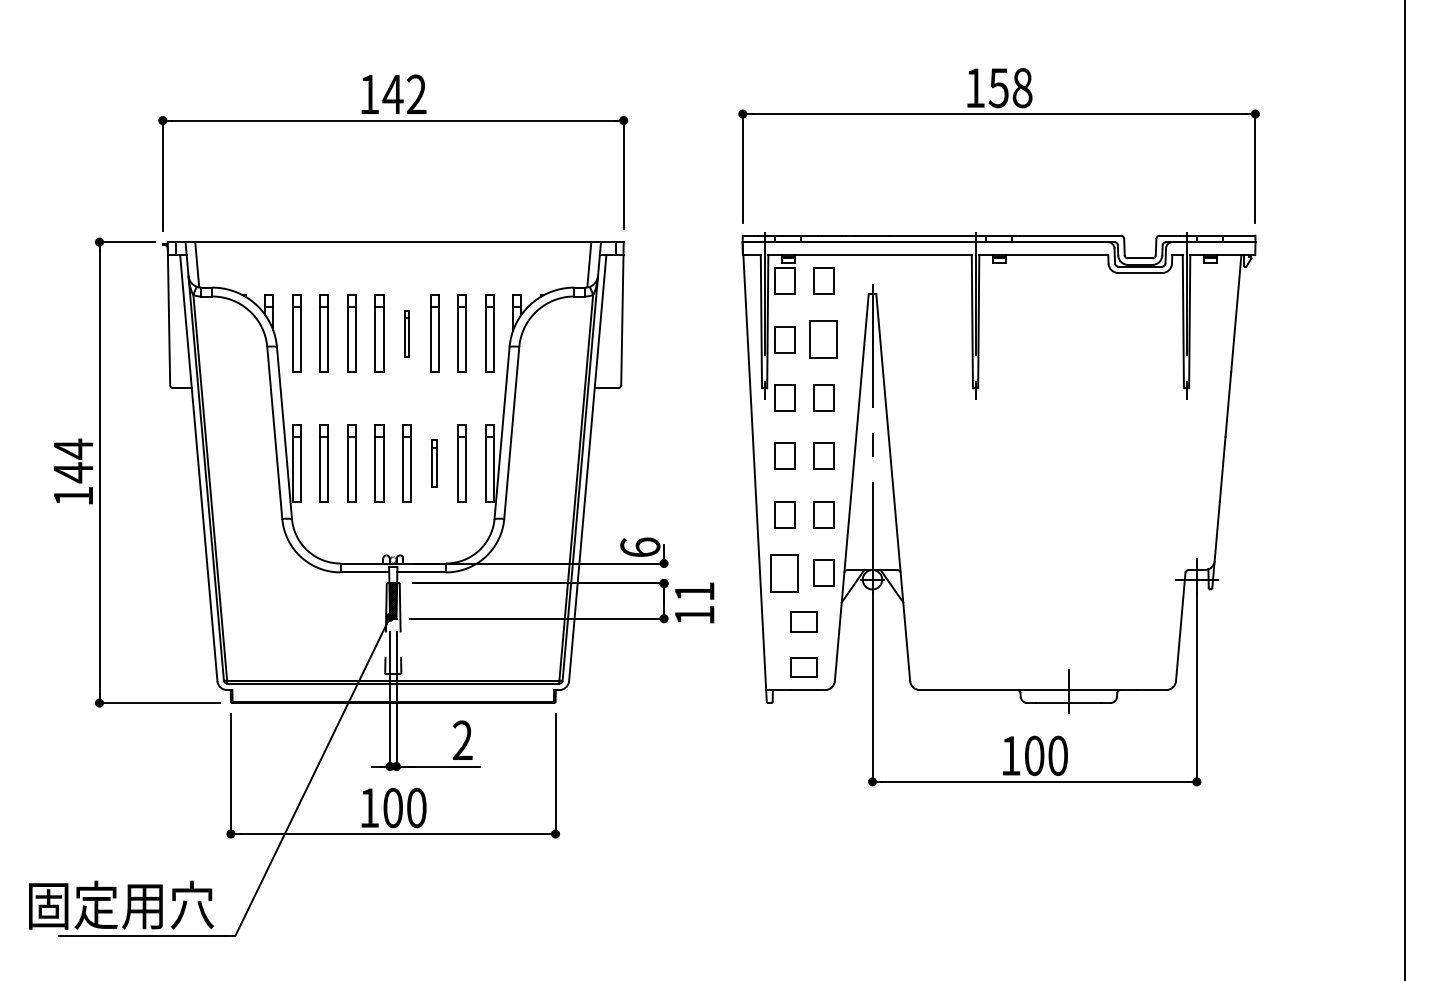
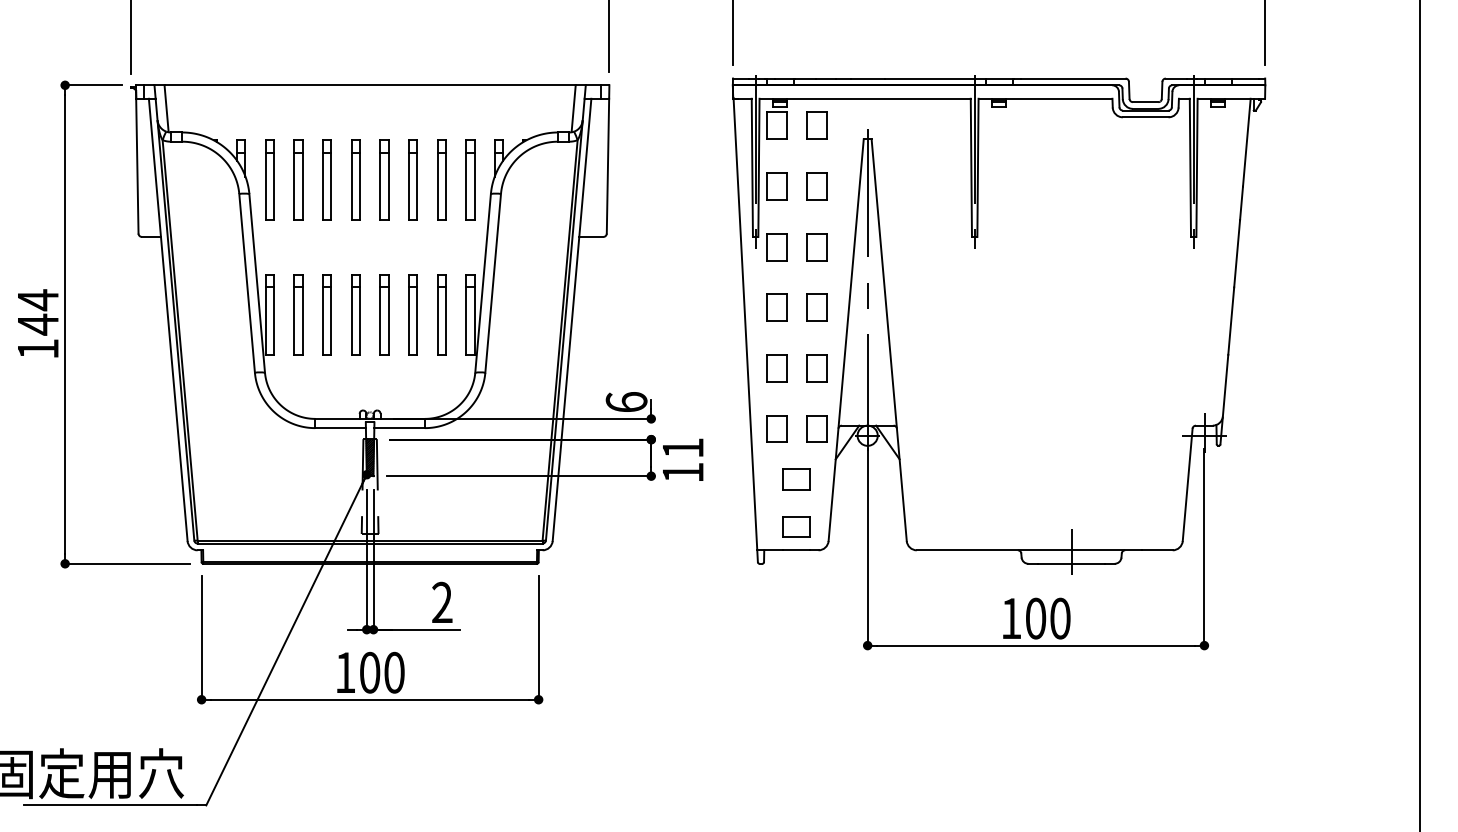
part: (406, 333) -> (383, 180), size x1.67
part: (823, 339) -> (816, 186), size x0.71
part: (434, 463) -> (412, 315), size x1.67
part: (784, 572) -> (776, 428), size x0.71

